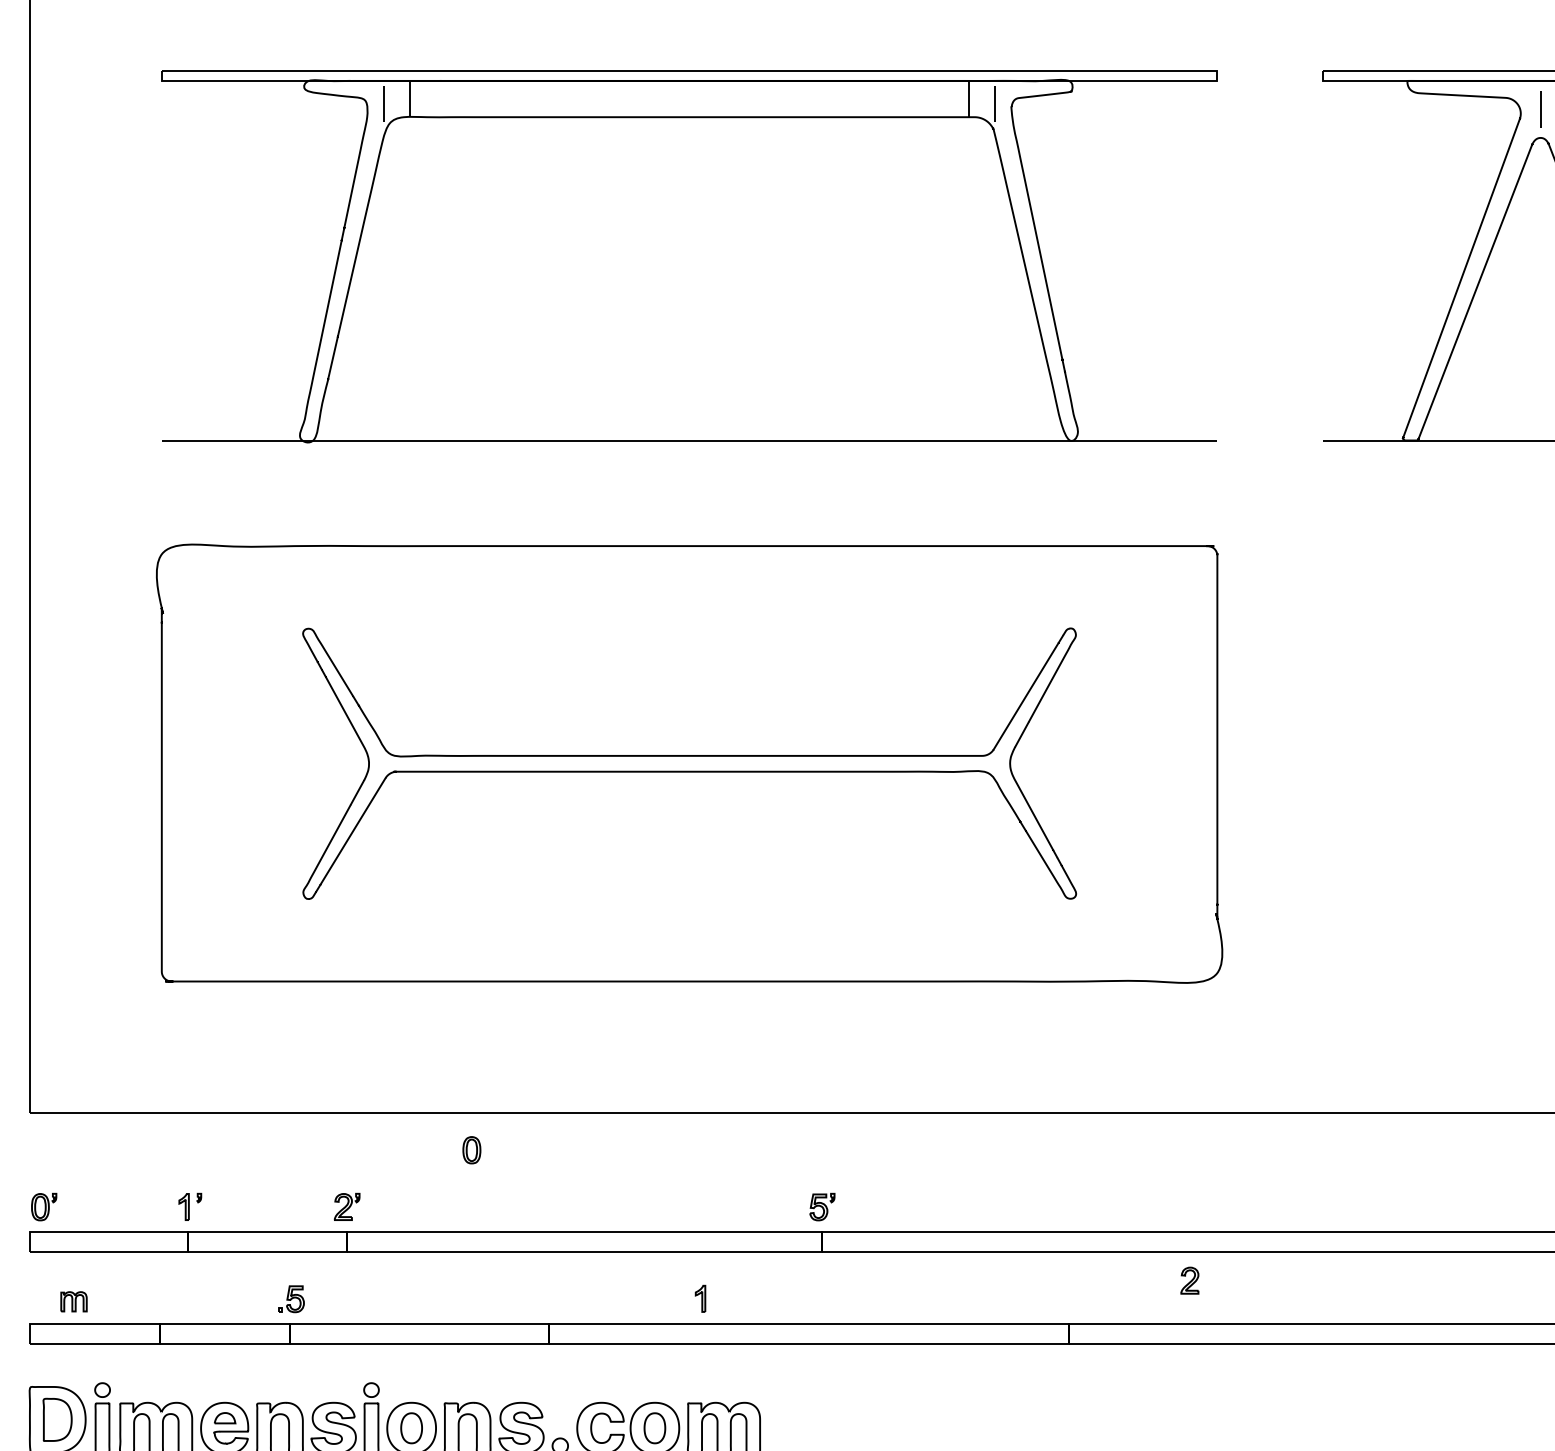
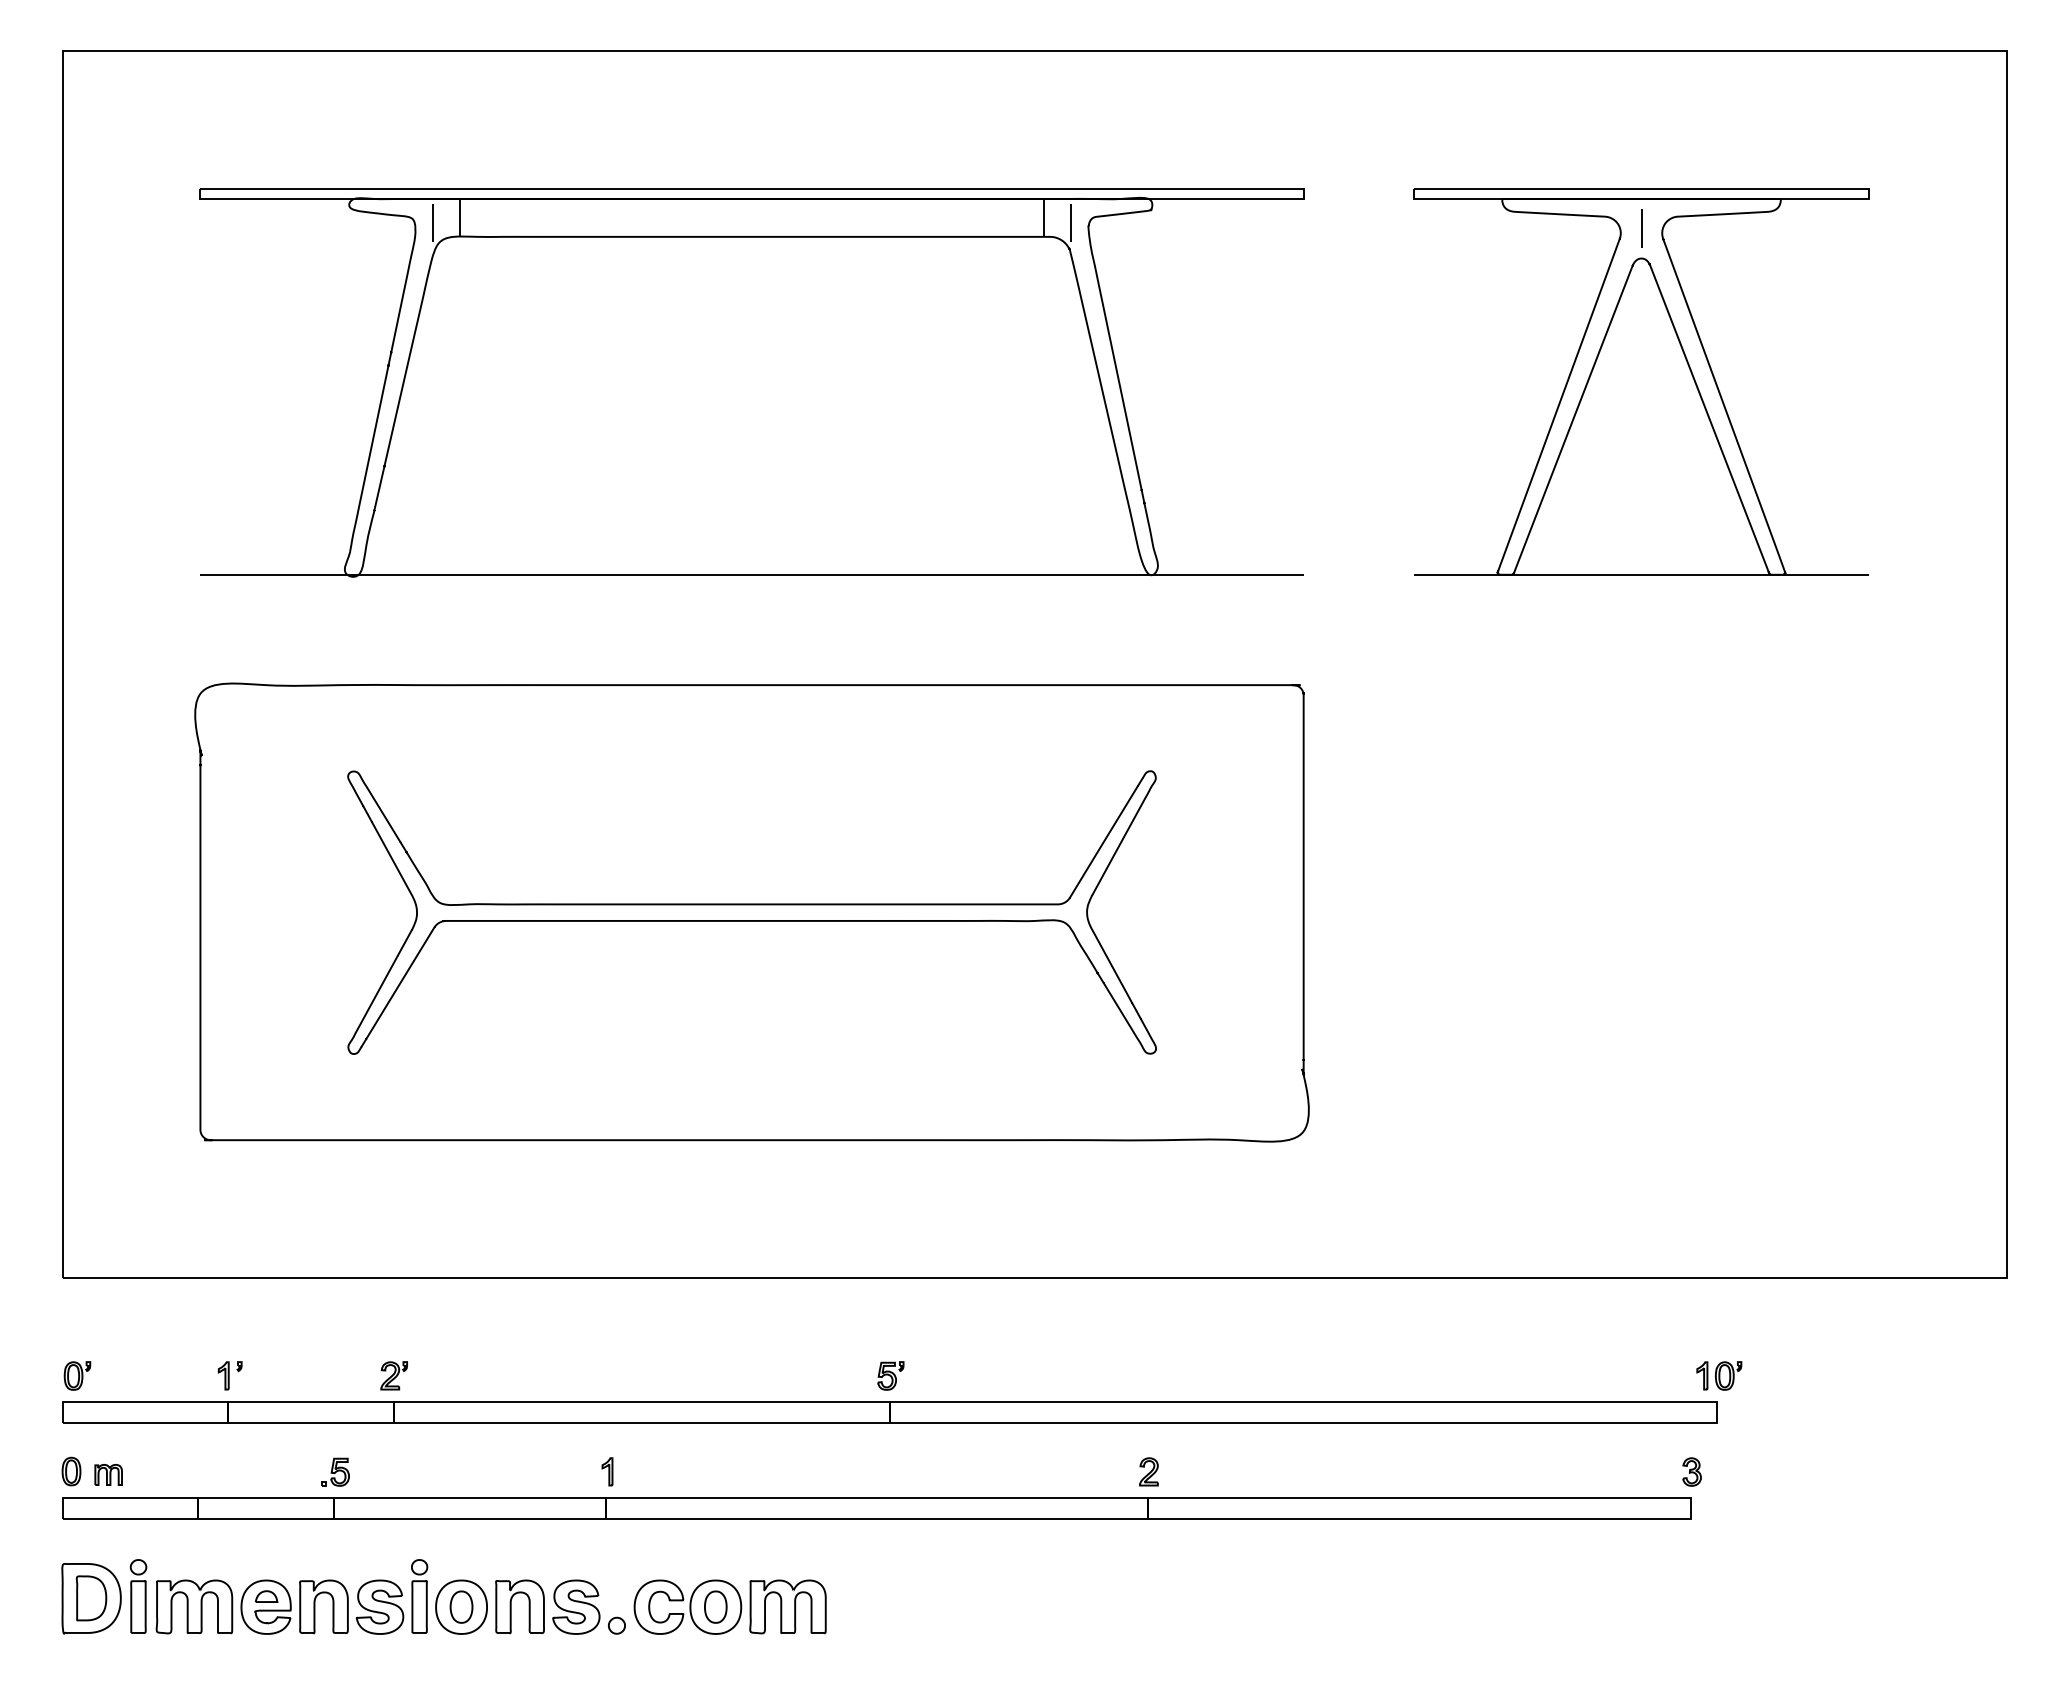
part: (471, 1150) -> (71, 1471), moved
part: (1189, 1280) -> (1148, 1471), moved
part: (700, 1298) -> (607, 1471), moved

